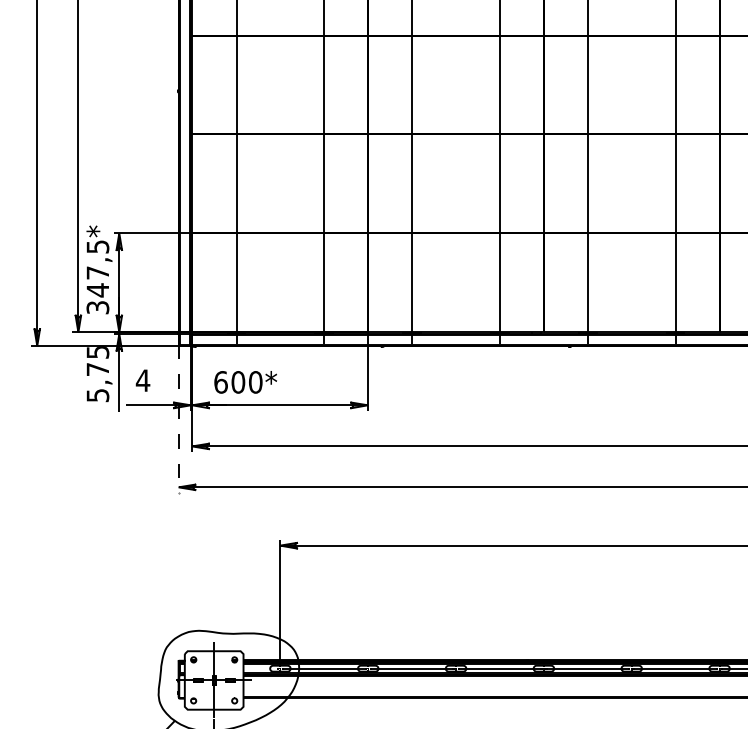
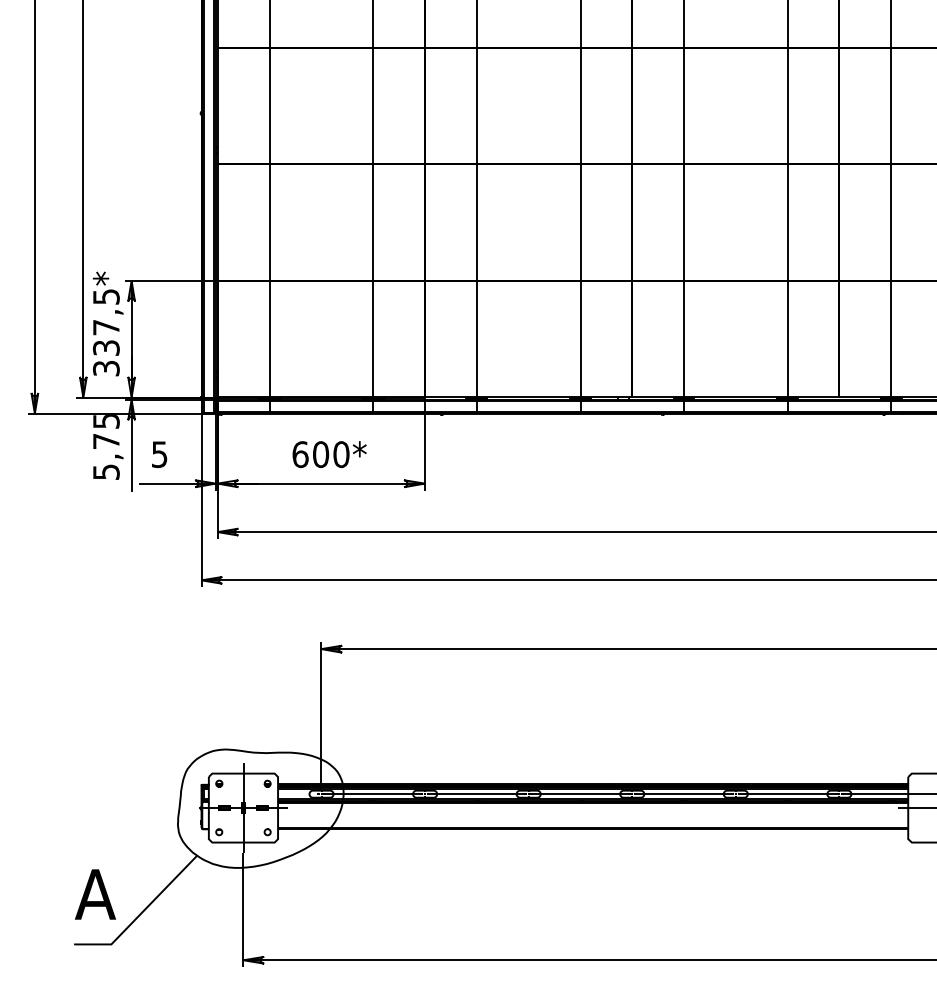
text: (98, 289) -> (106, 347), 347,5* -> 337,5*
text: (142, 380) -> (159, 454), 4 -> 5
text: (245, 382) -> (329, 454), moved
line: (178, 418) -> (201, 499), dashed -> solid

